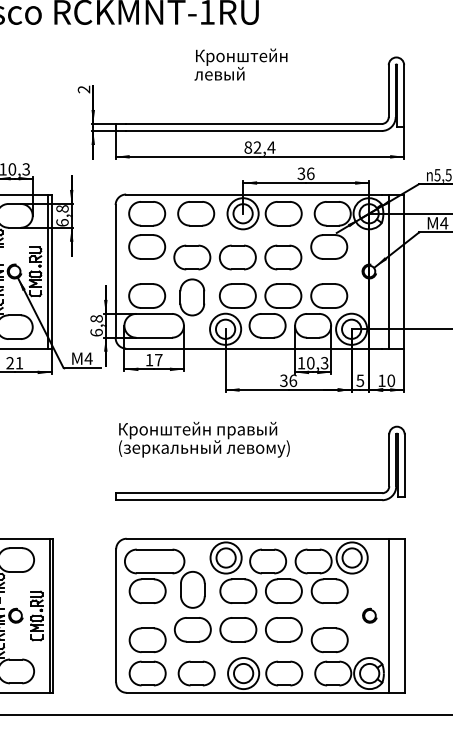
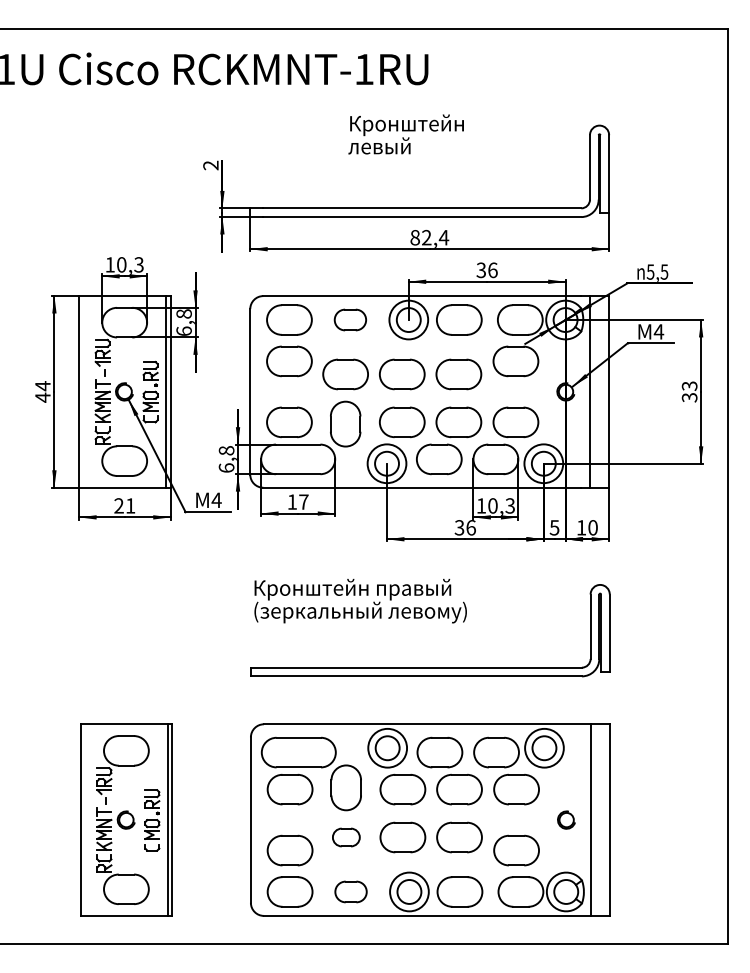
part: (196, 213) -> (350, 319), size x0.7
part: (193, 629) -> (346, 837), size x0.6
part: (196, 673) -> (350, 891), size x0.7

